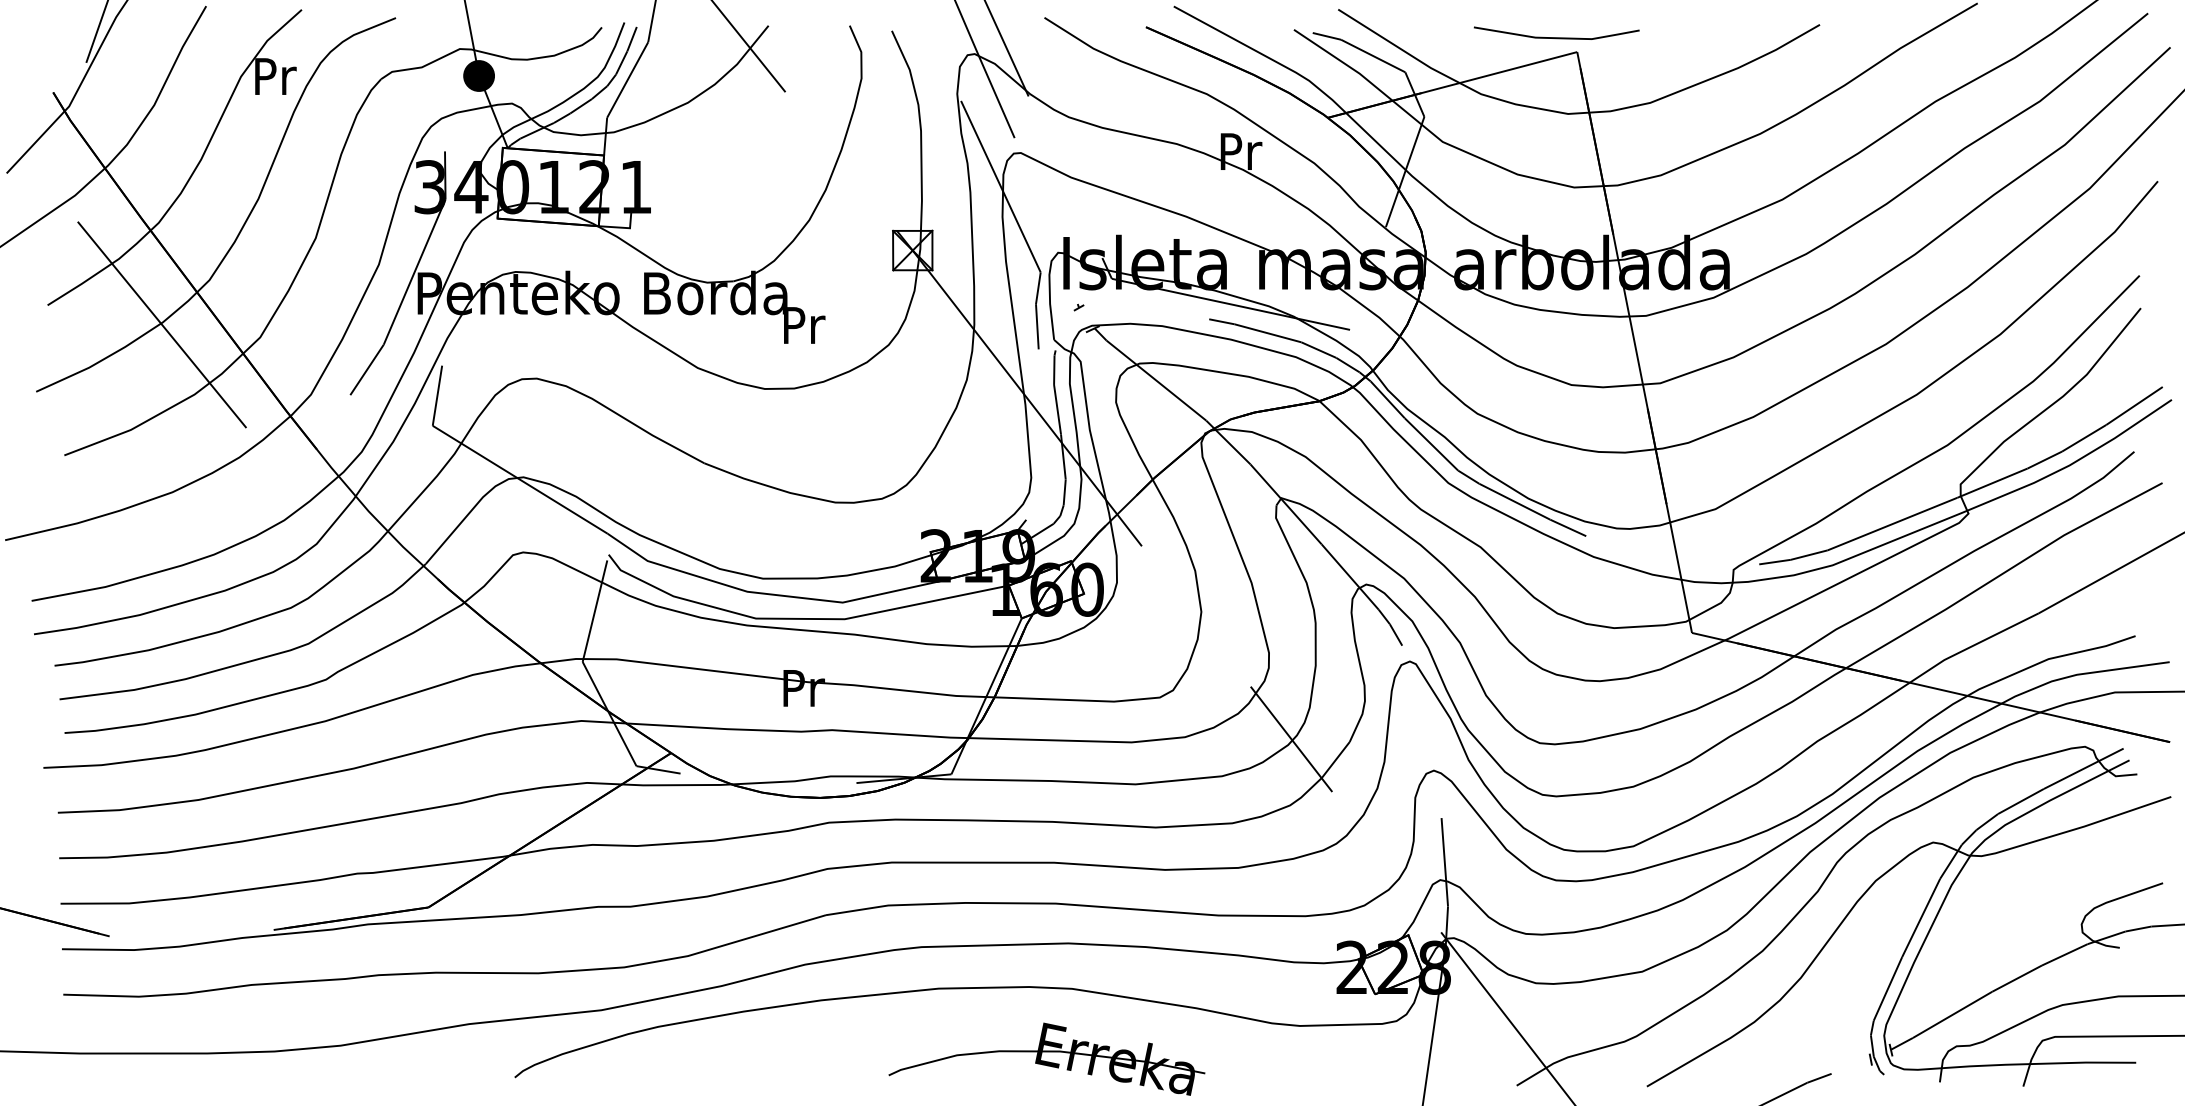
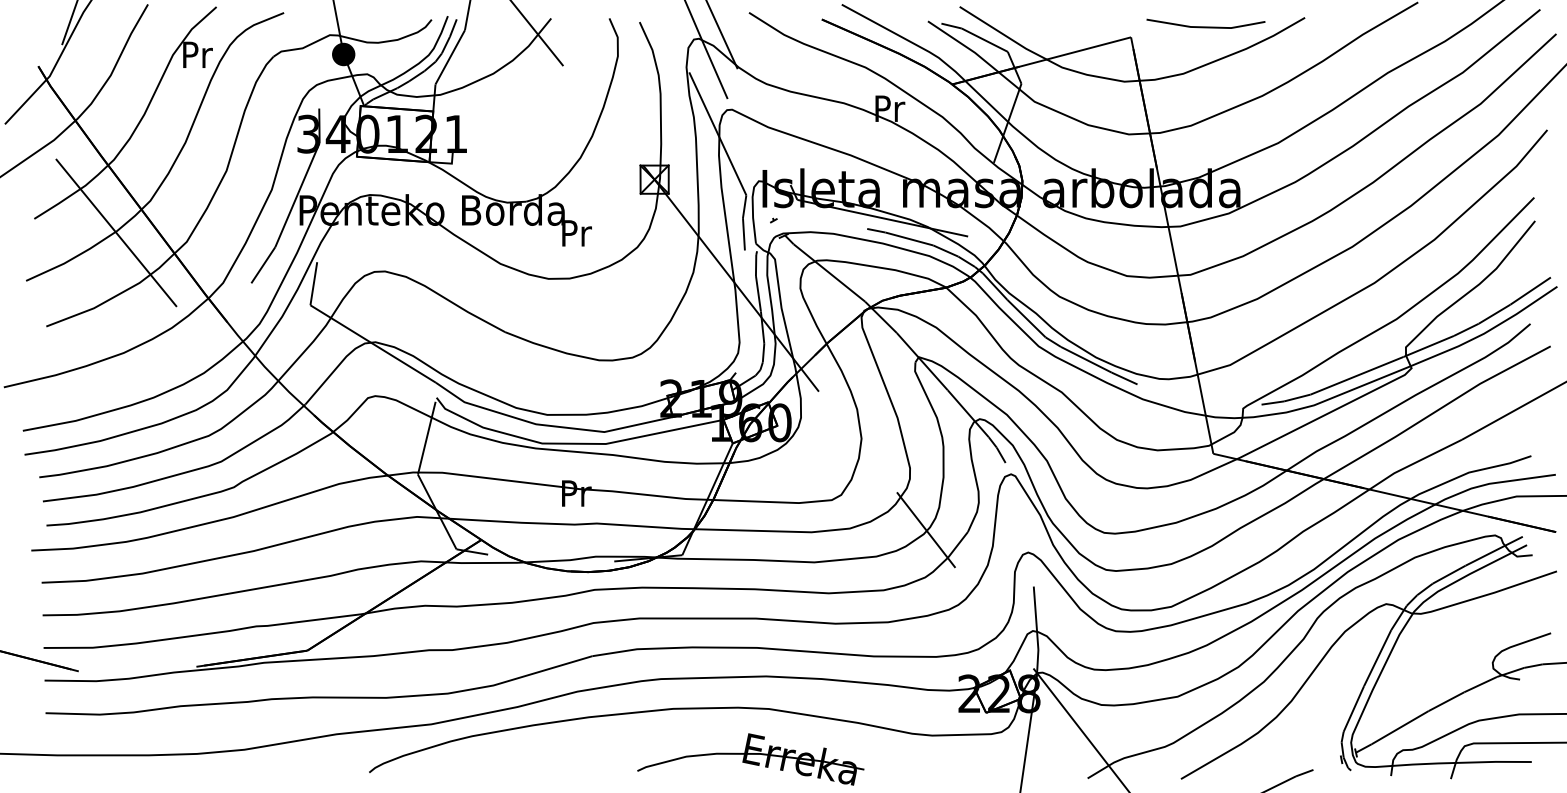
line: (1556, 37) -> (1205, 26), moved

